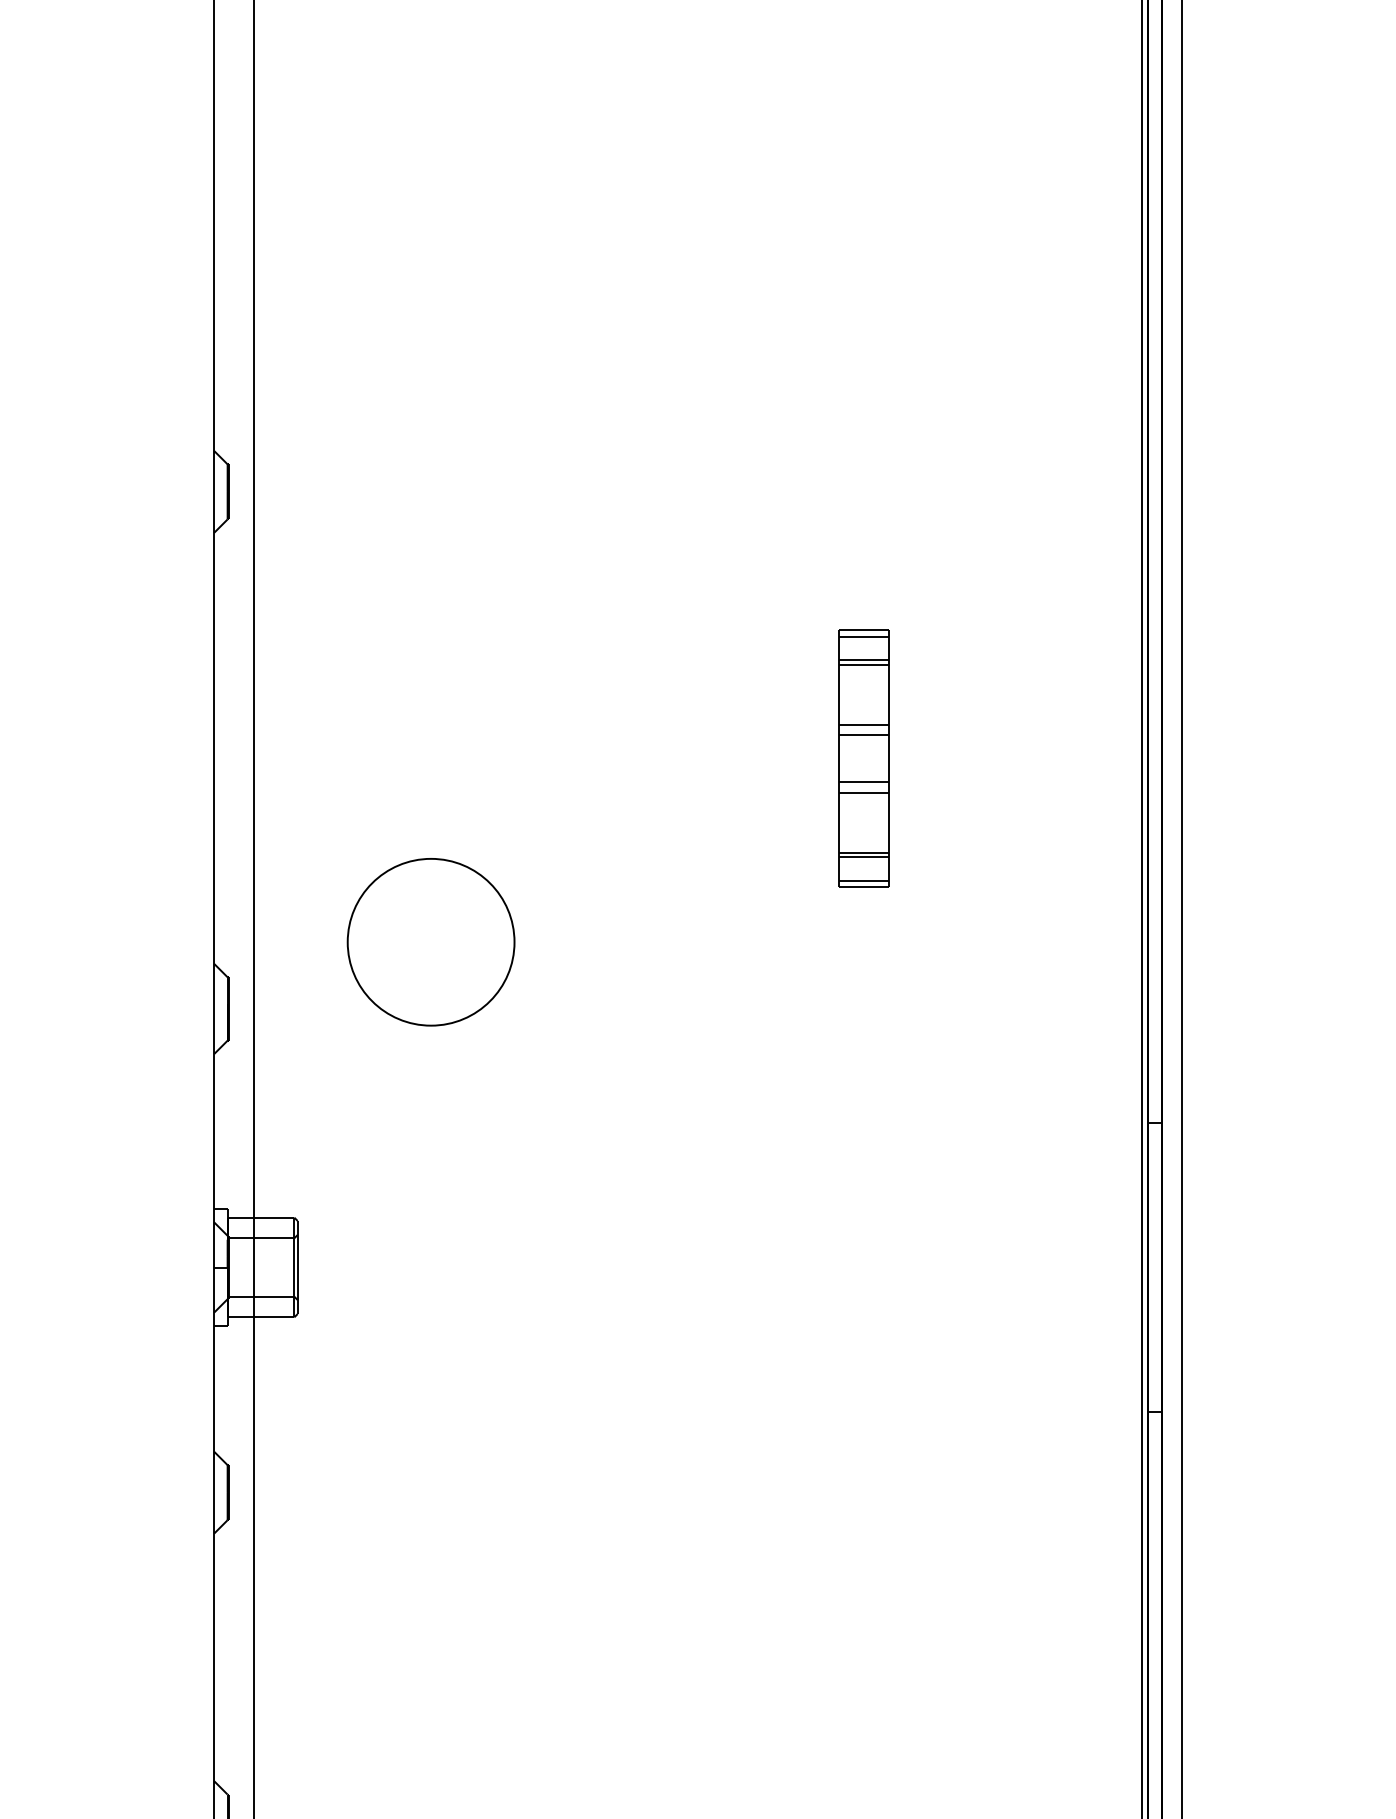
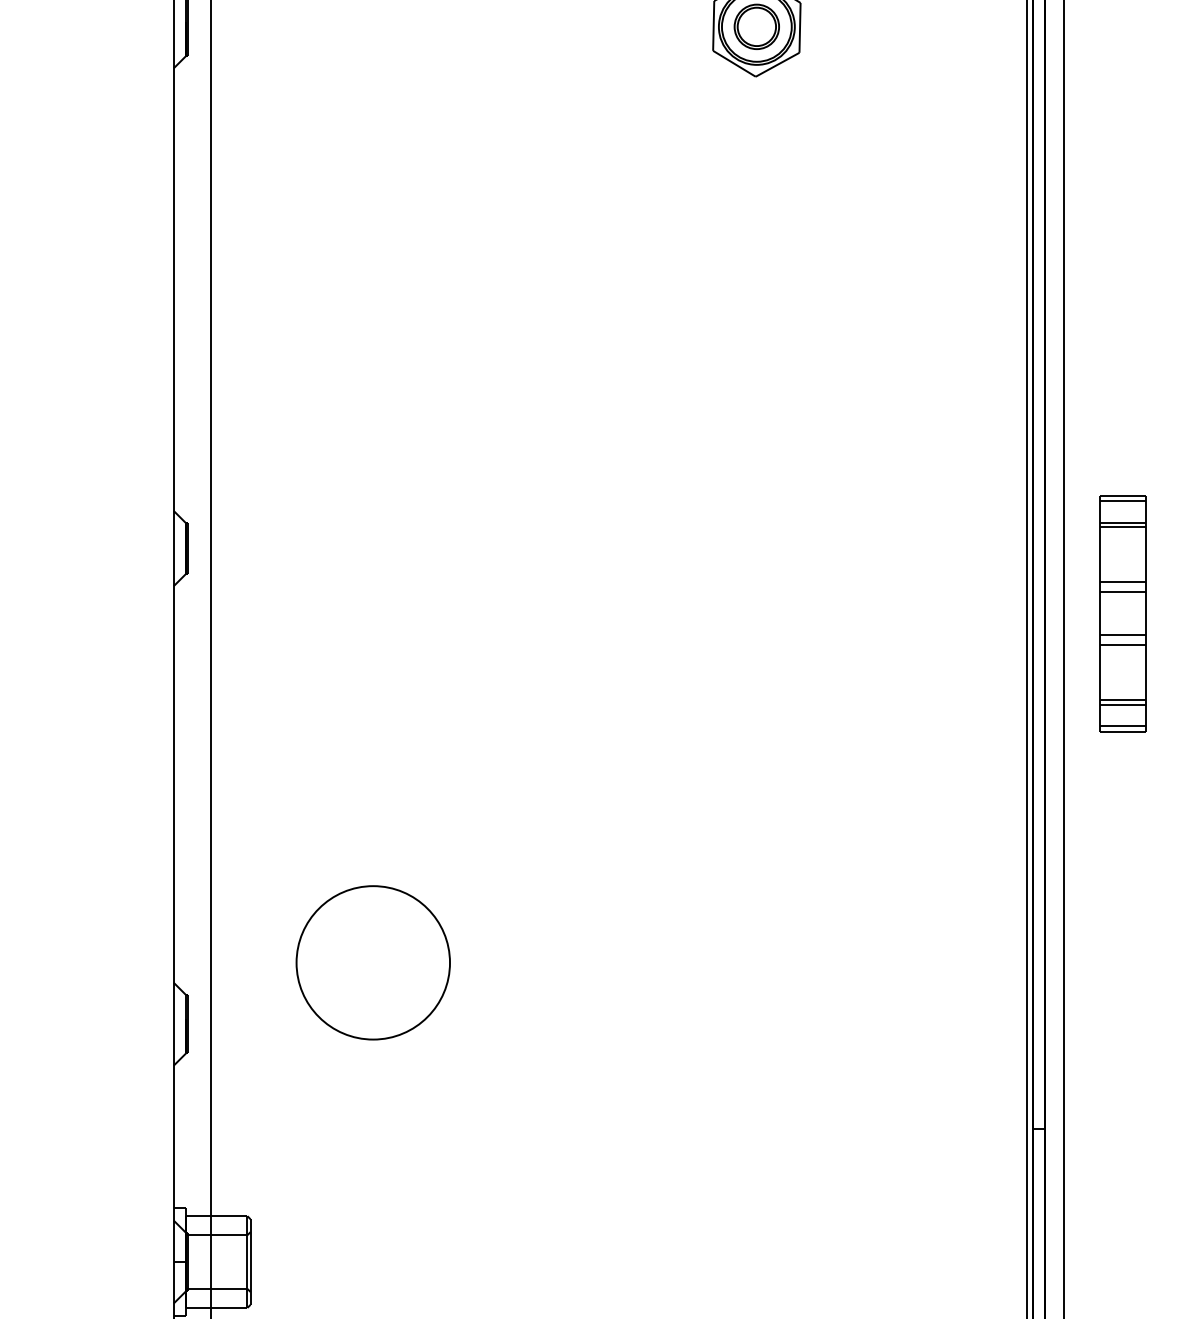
part: (863, 758) -> (1122, 613), moved

